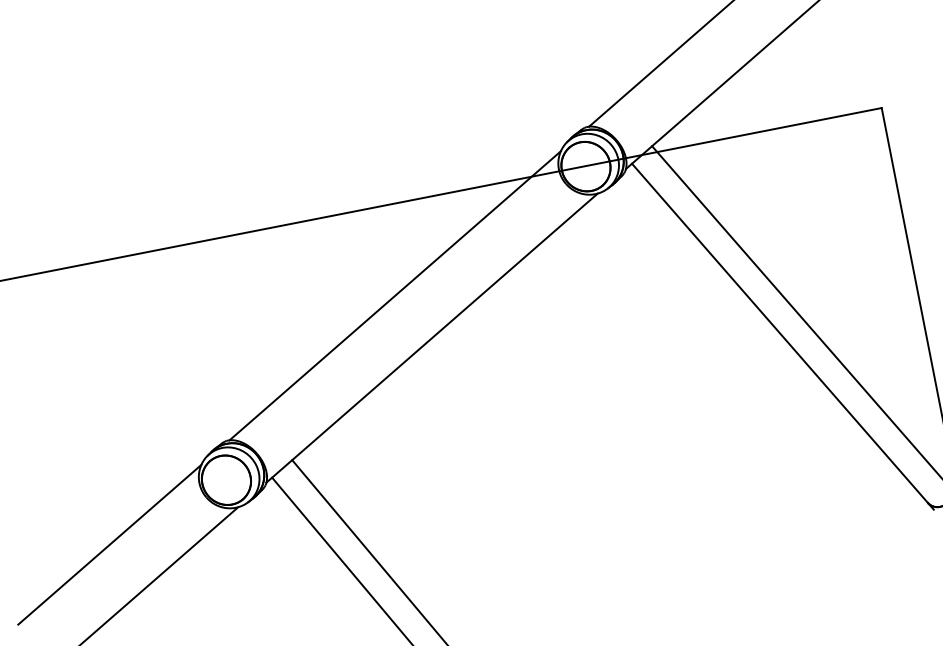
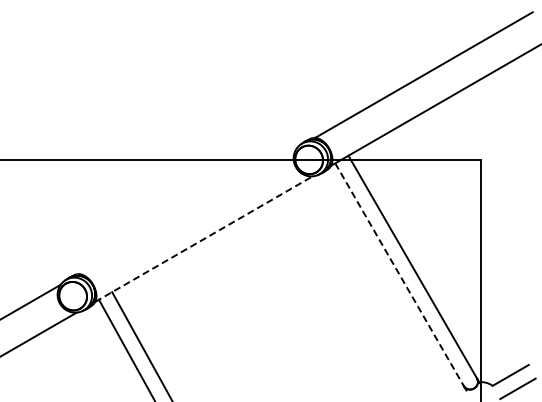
line: (394, 296) -> (187, 211), removed
line: (779, 333) -> (399, 274), solid -> dashed
line: (433, 338) -> (204, 239), solid -> dashed

